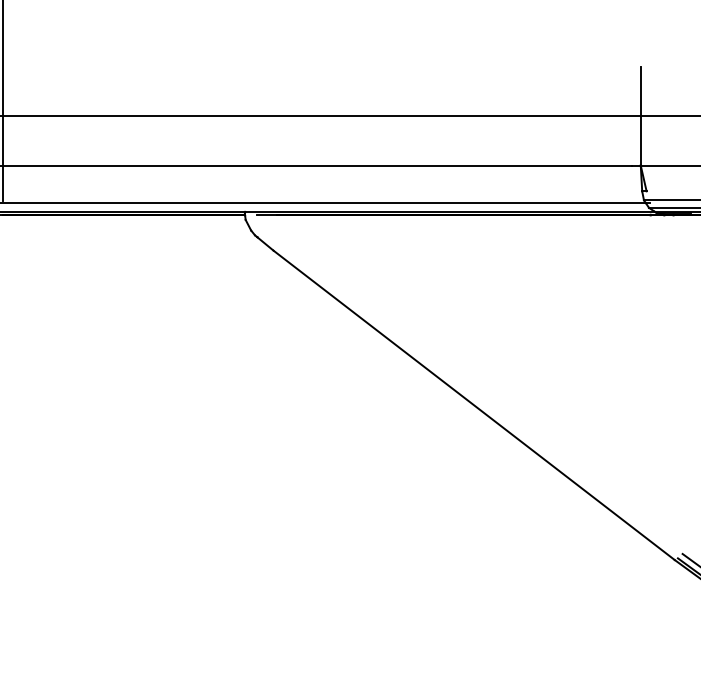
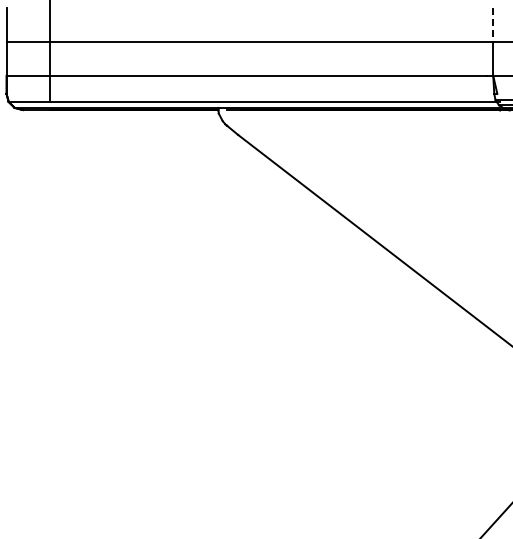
line: (641, 93) -> (493, 25), solid -> dashed

